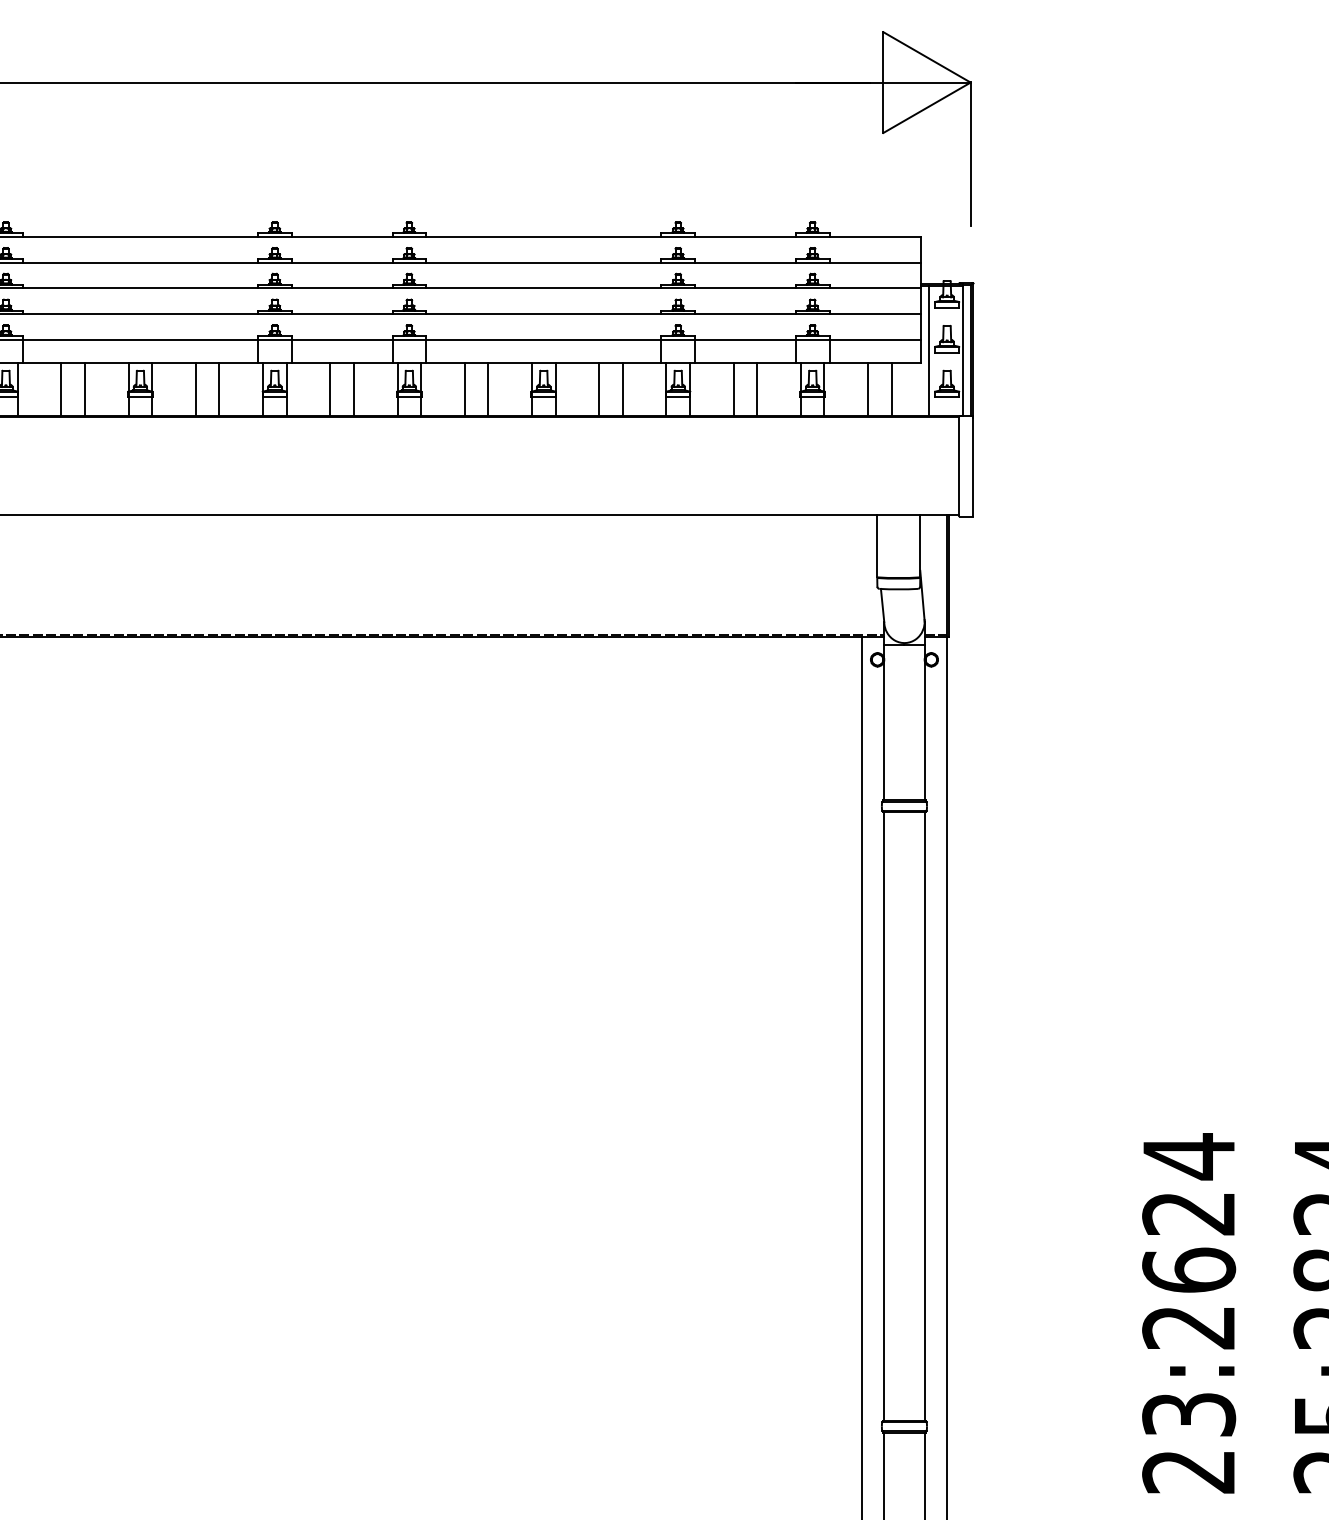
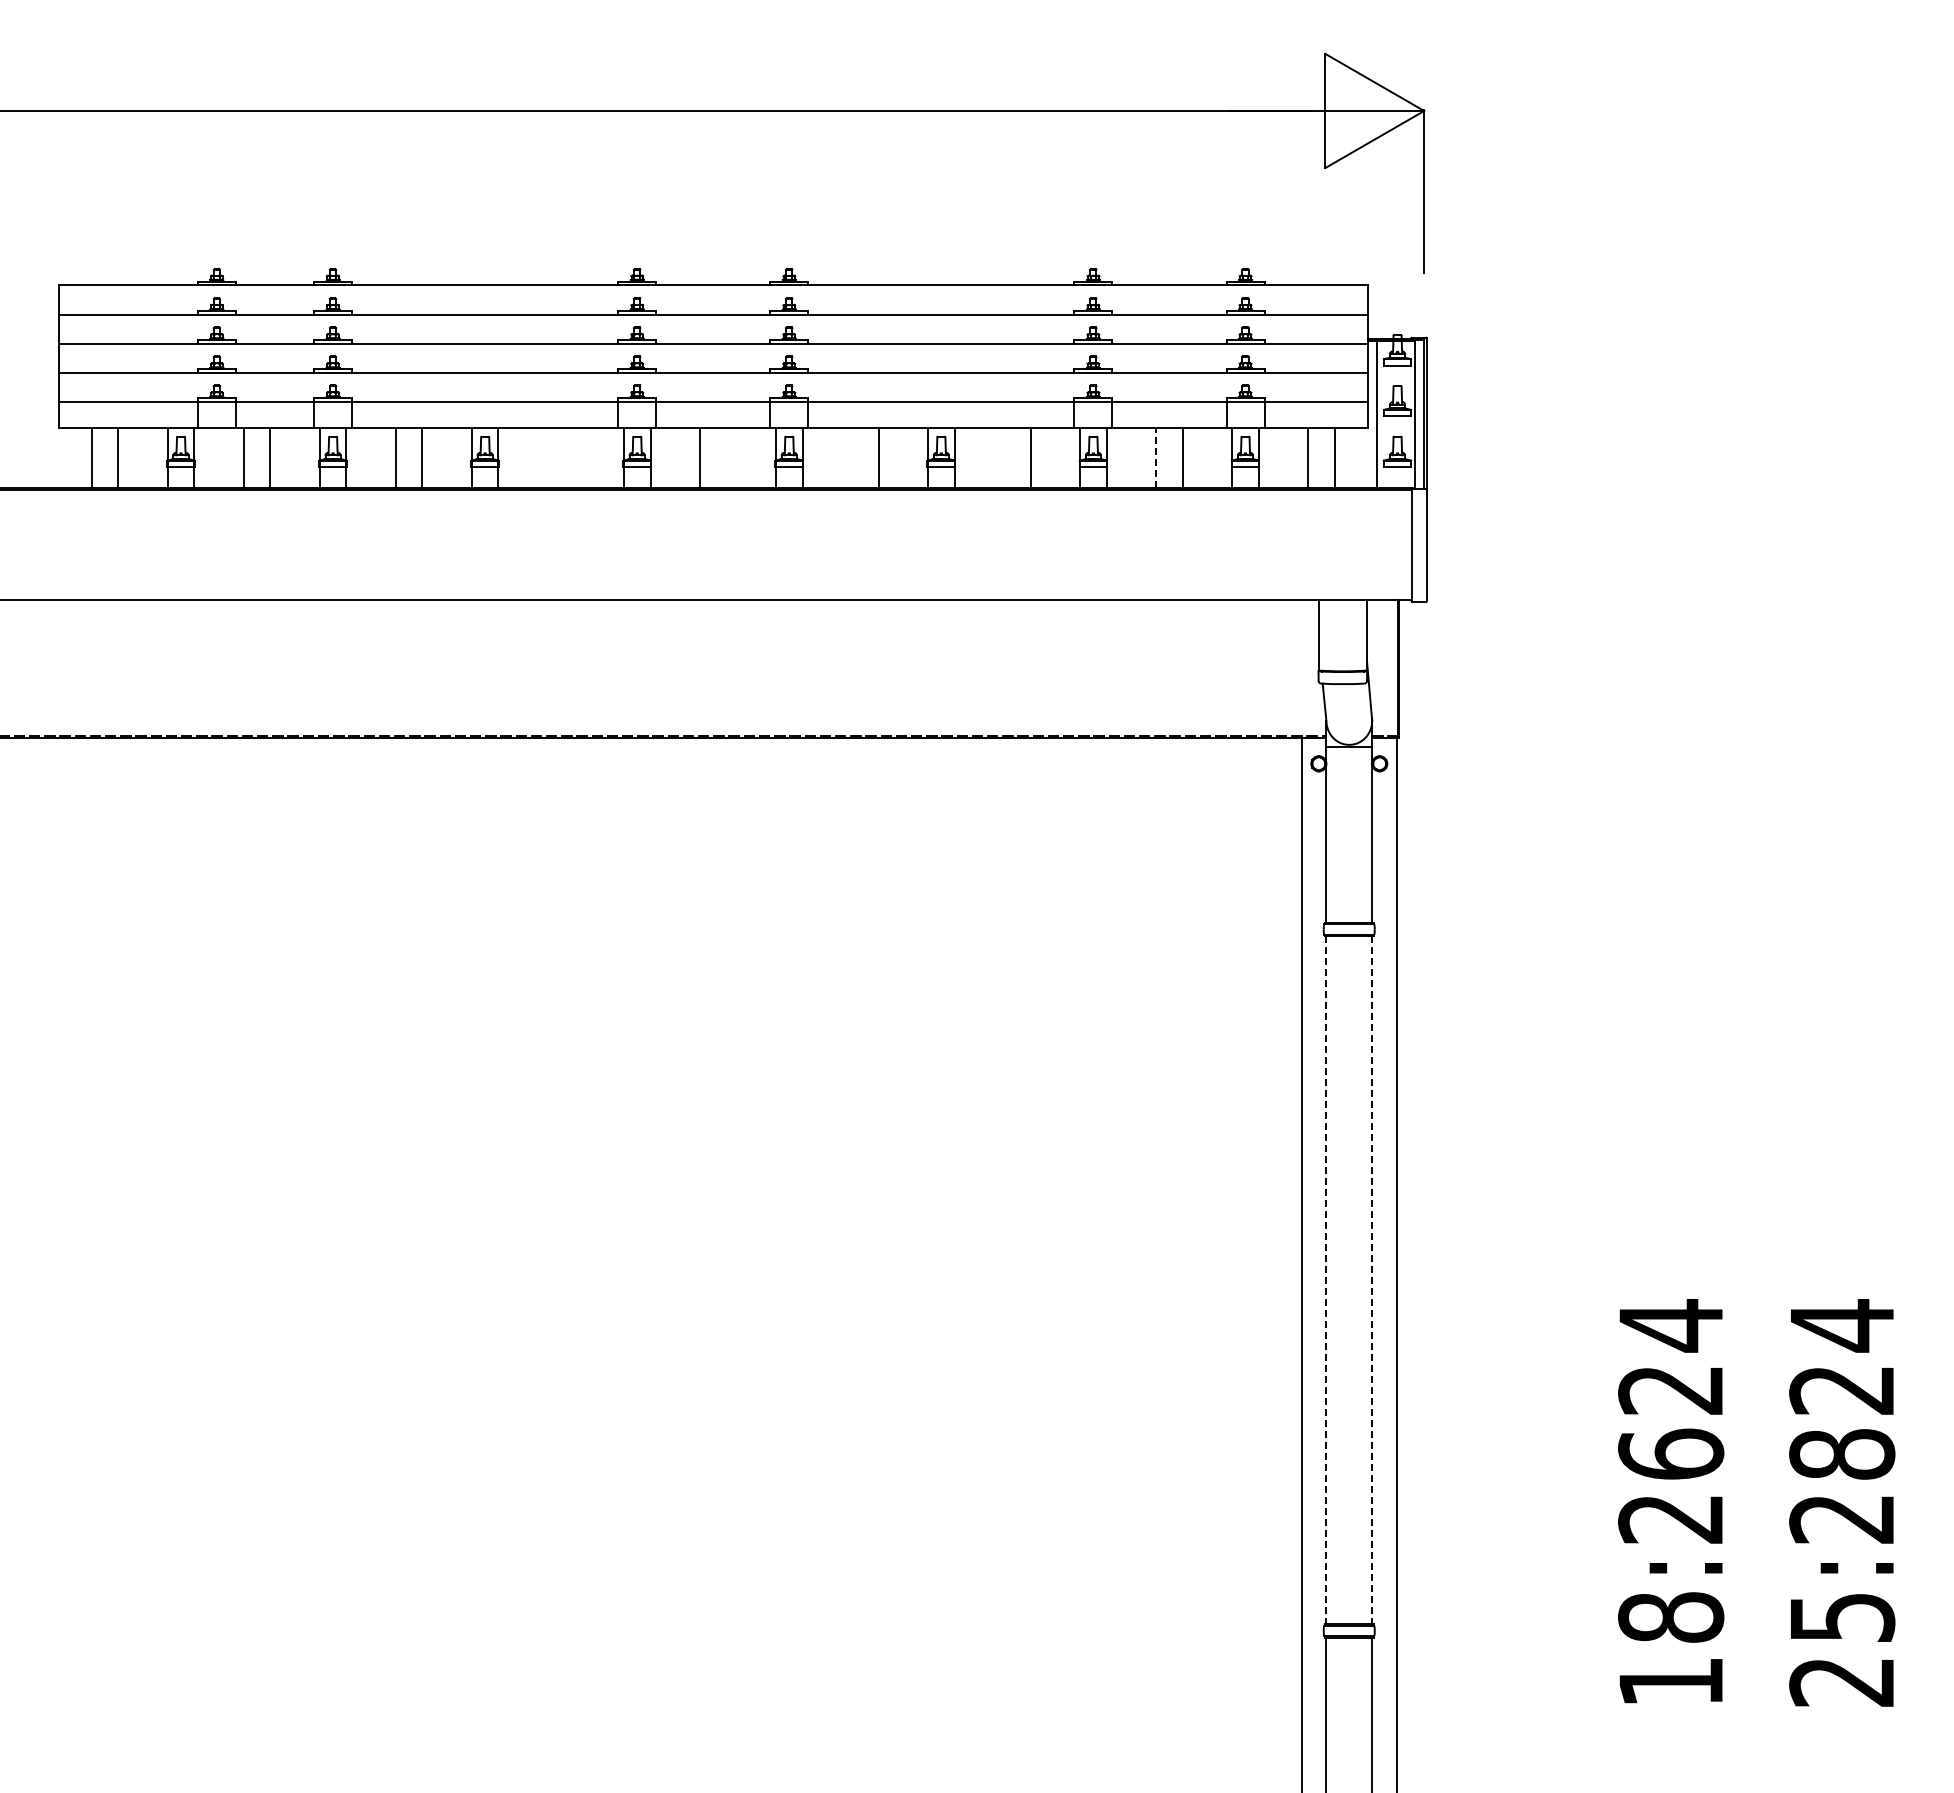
line: (734, 388) -> (1156, 457), solid -> dashed
line: (195, 389) -> (547, 458), removed
line: (219, 389) -> (574, 458), removed
line: (353, 389) -> (726, 458), removed
line: (465, 389) -> (852, 458), removed
line: (599, 389) -> (1004, 458), removed
line: (884, 1116) -> (1326, 1280), solid -> dashed
line: (924, 1116) -> (1372, 1280), solid -> dashed
text: (1189, 1442) -> (1671, 1649), 23:2624 -> 18:2624

